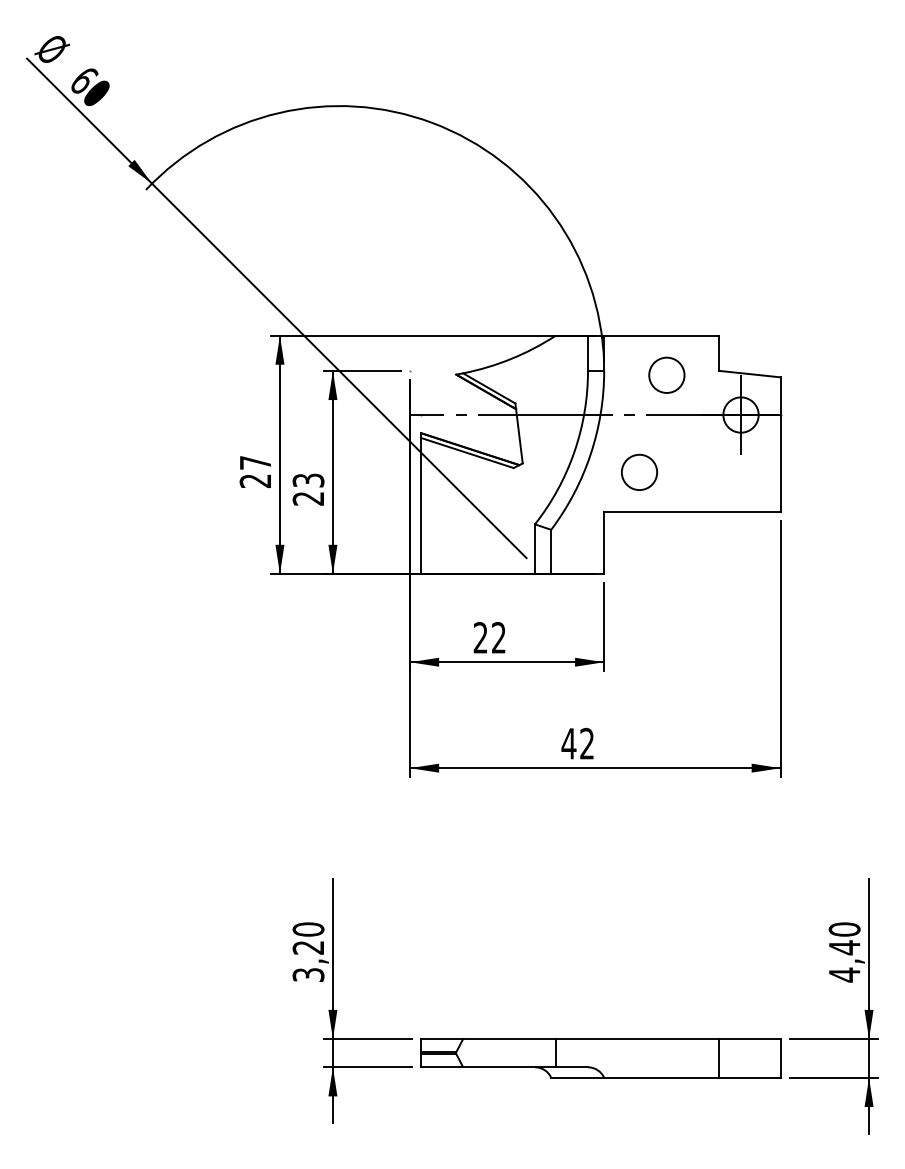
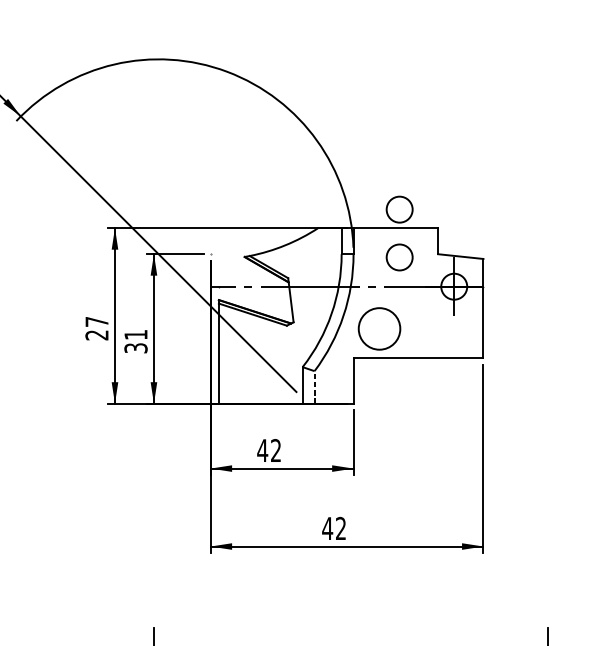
circle: (666, 309) -> (399, 209), added
circle: (639, 472) -> (379, 328), size x1.6
text: (308, 489) -> (135, 341), 23 -> 31
line: (551, 551) -> (314, 387), solid -> dashed
text: (480, 637) -> (262, 450), 22 -> 42

